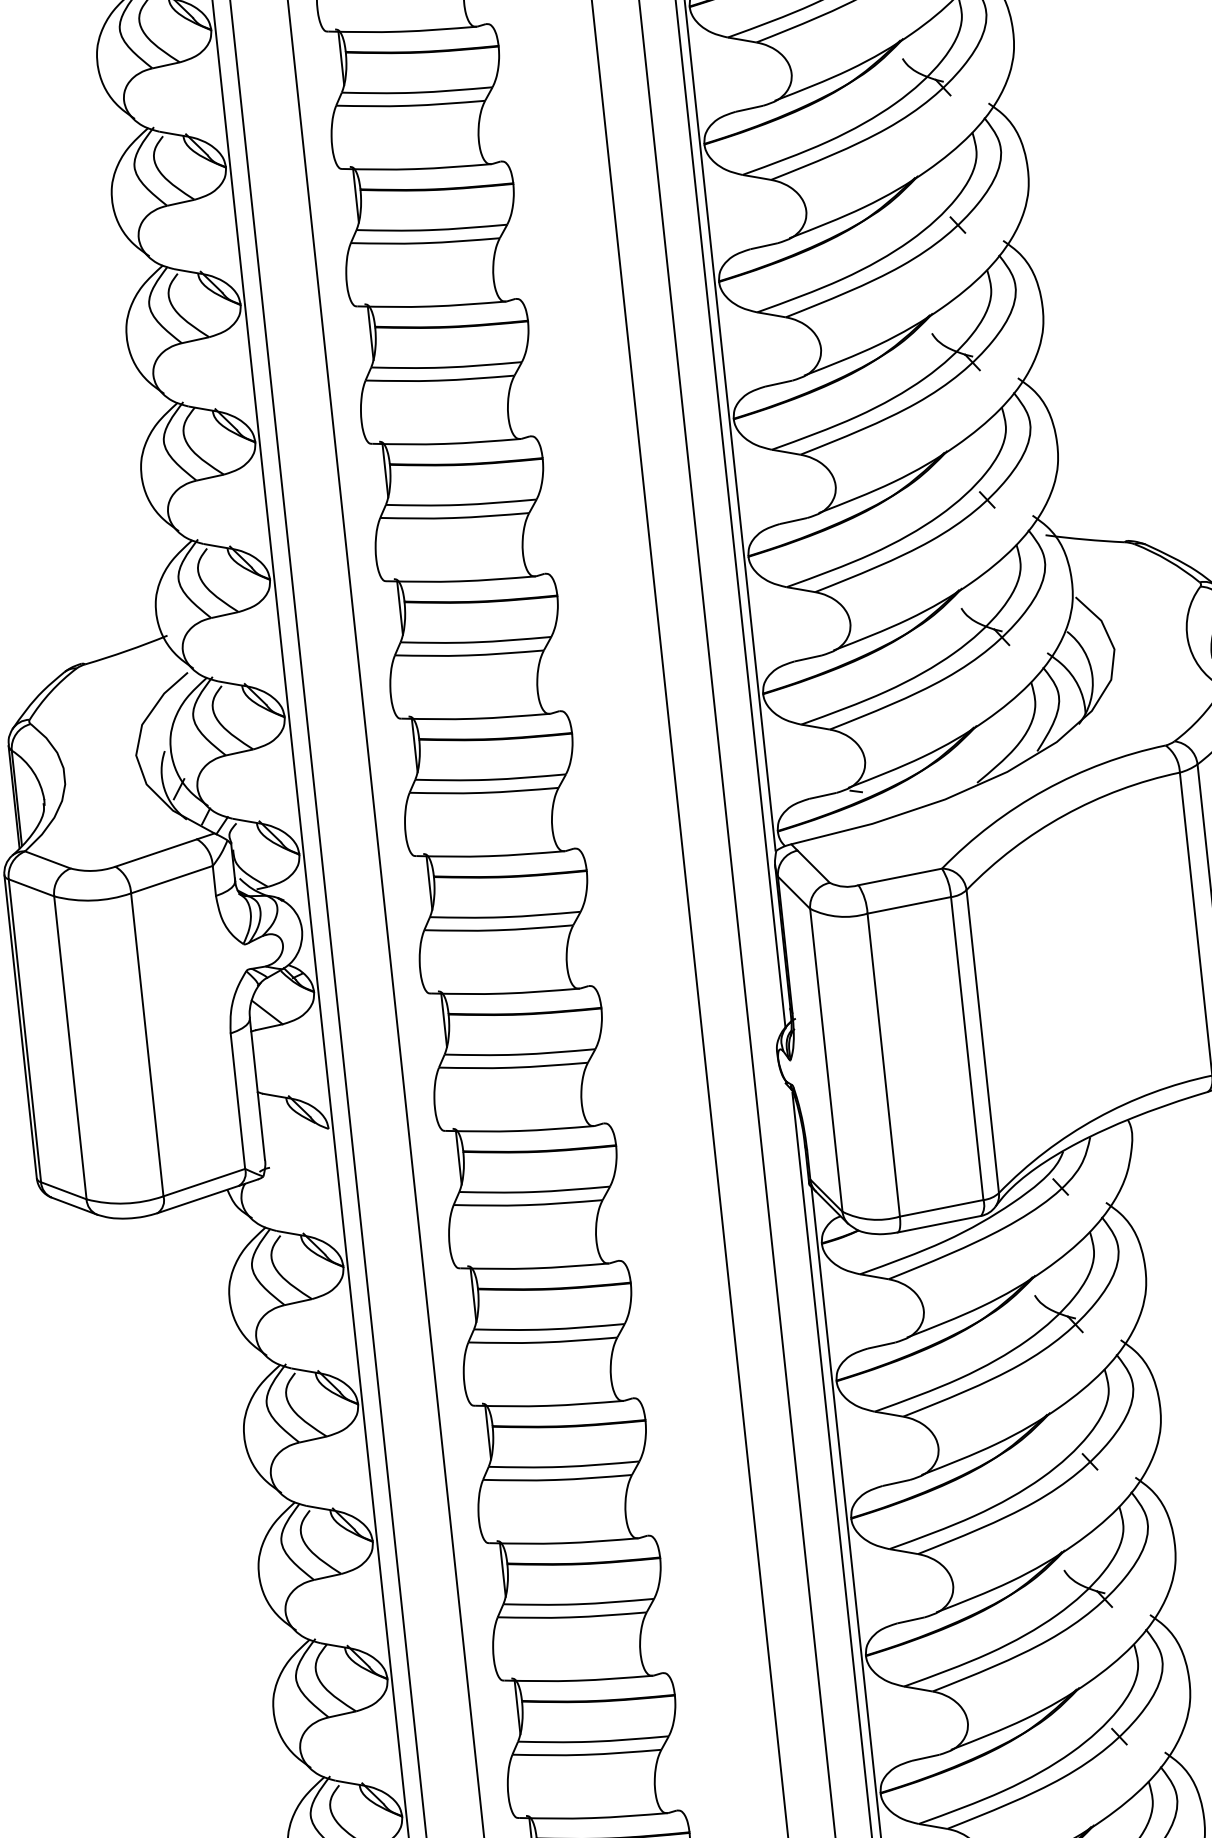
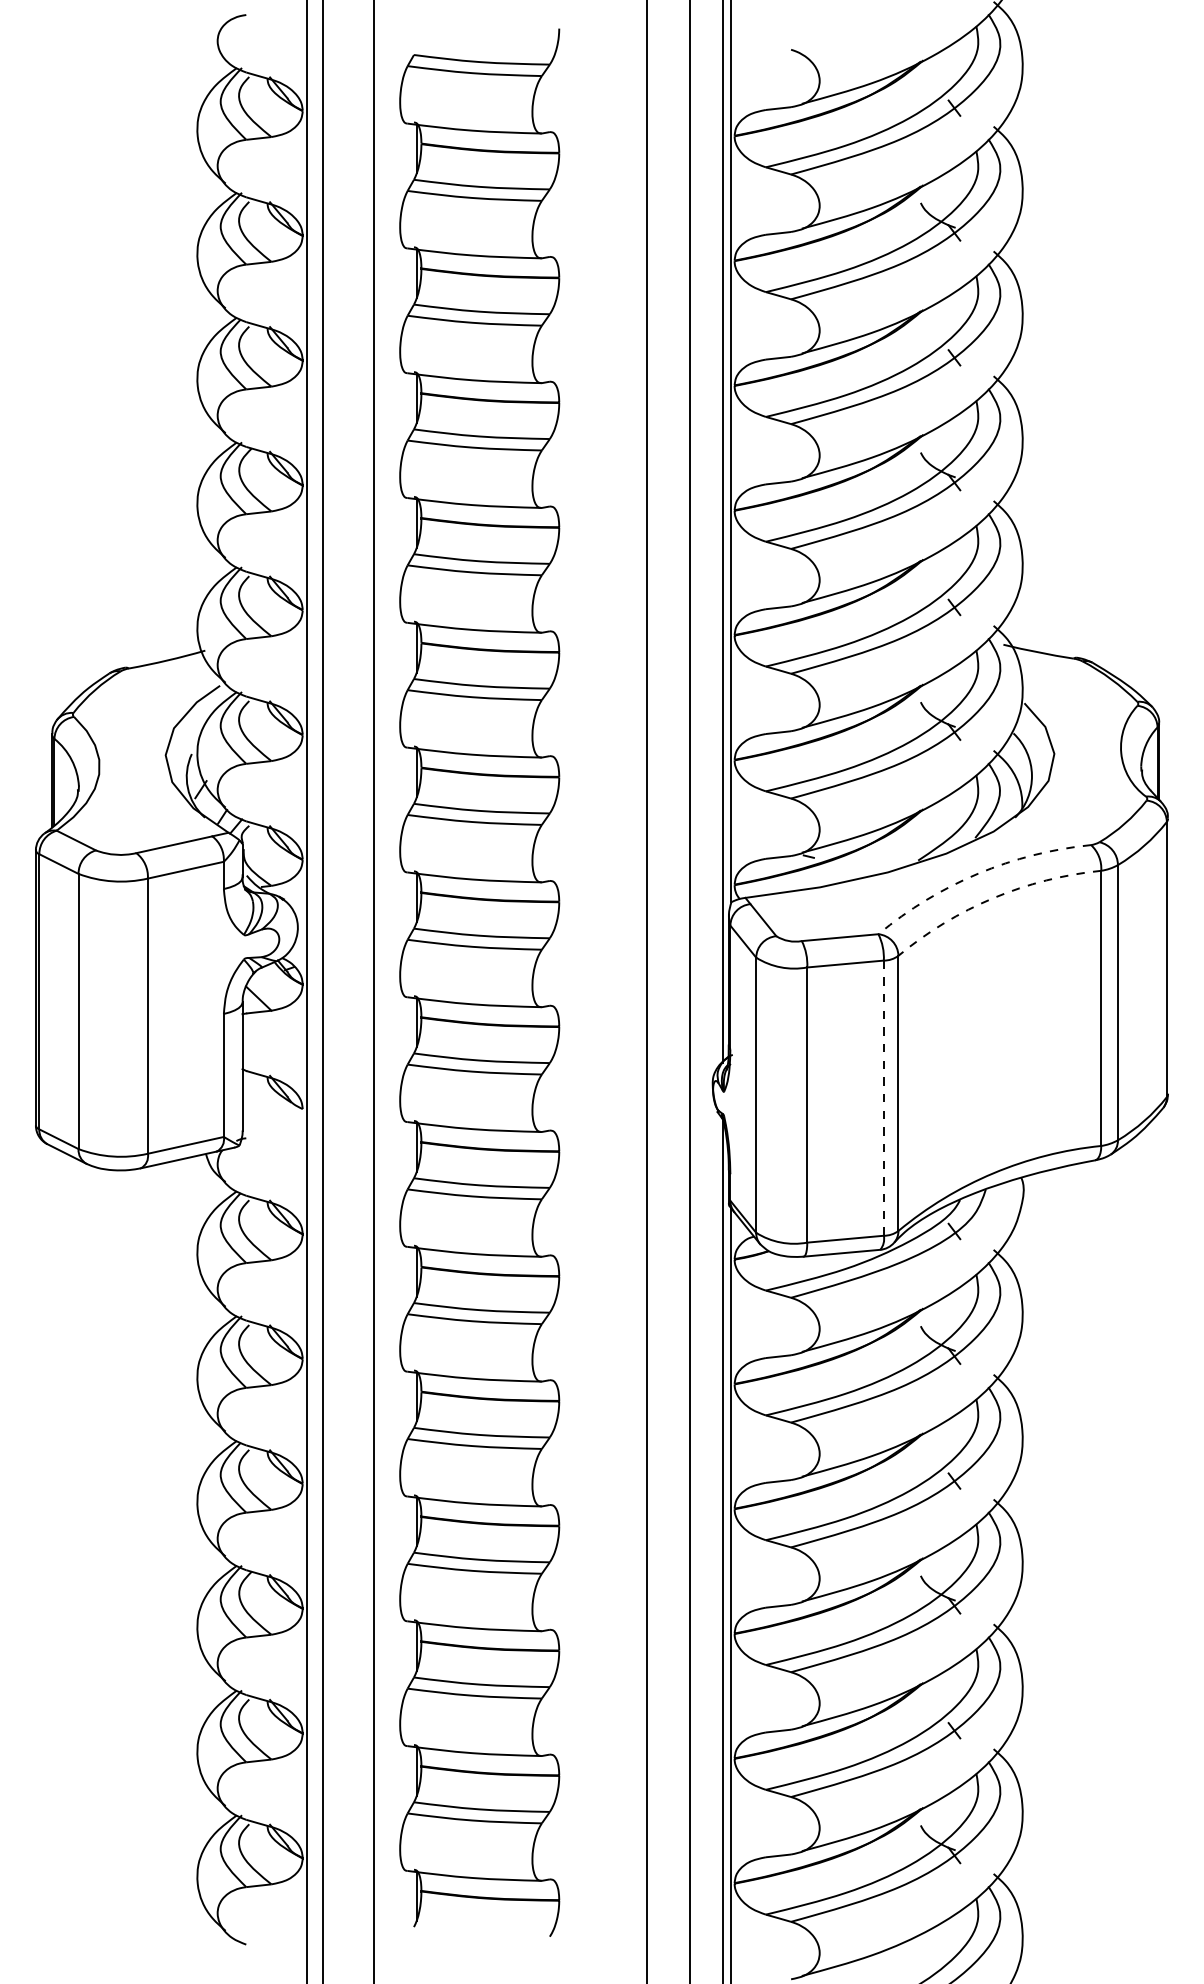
arc: (1045, 790) -> (978, 873), solid -> dashed
arc: (1064, 815) -> (993, 898), solid -> dashed
line: (966, 1048) -> (883, 1098), solid -> dashed

